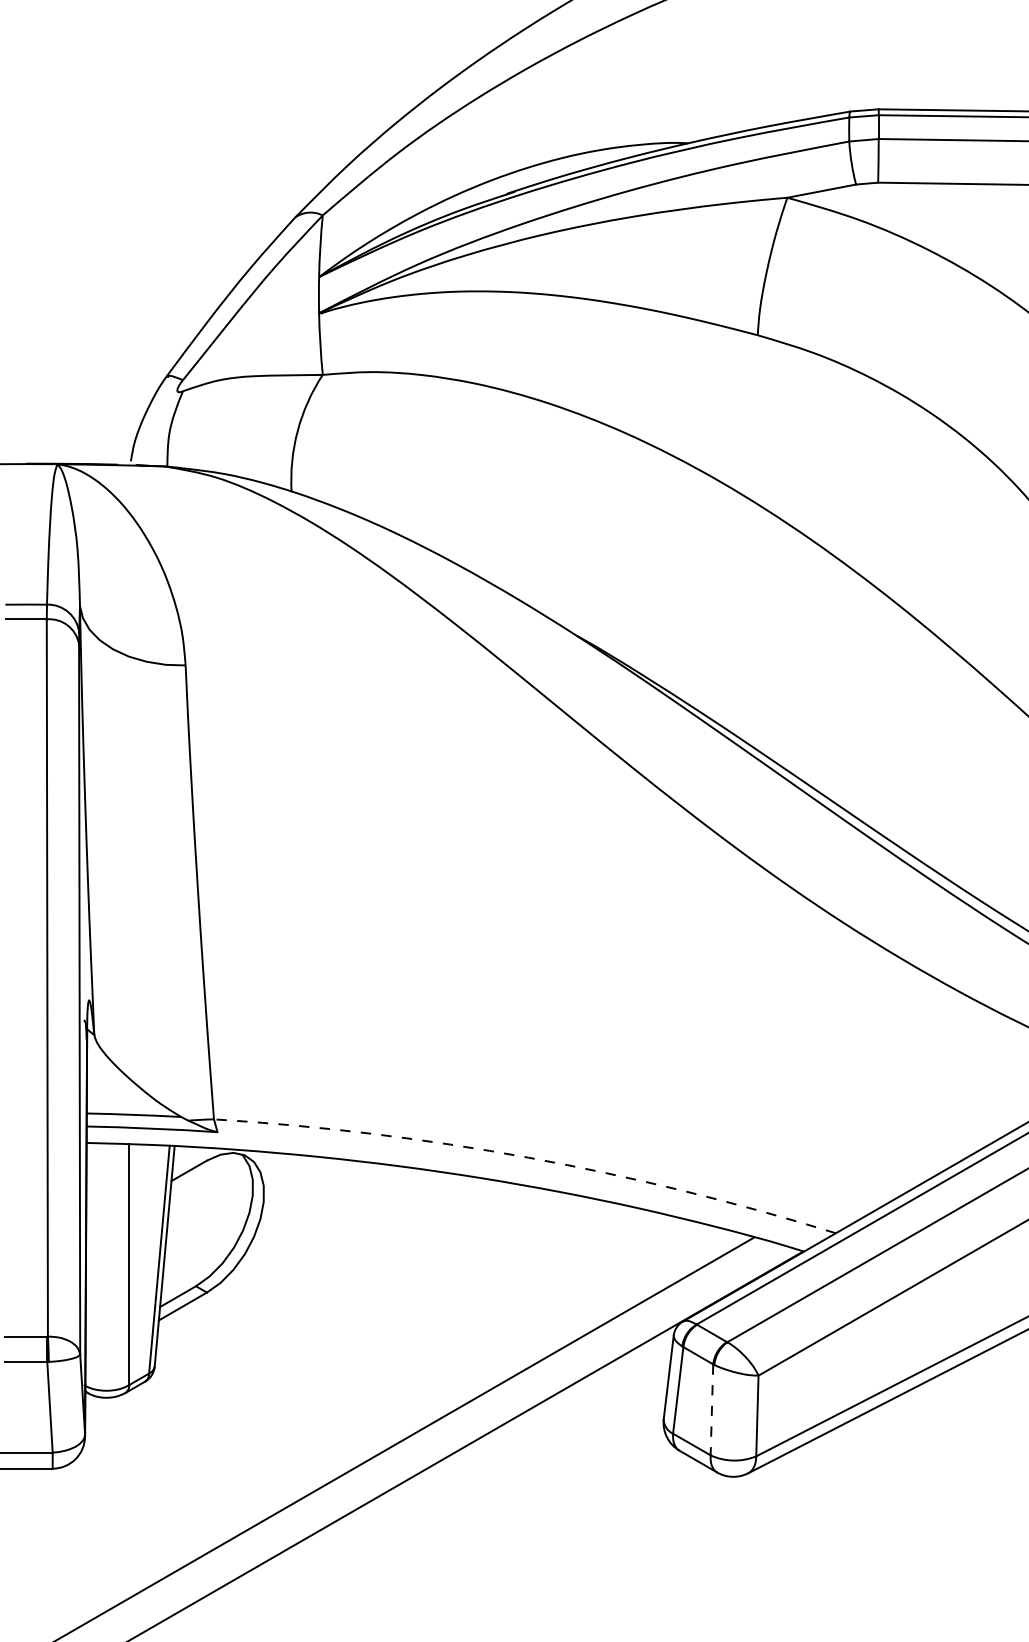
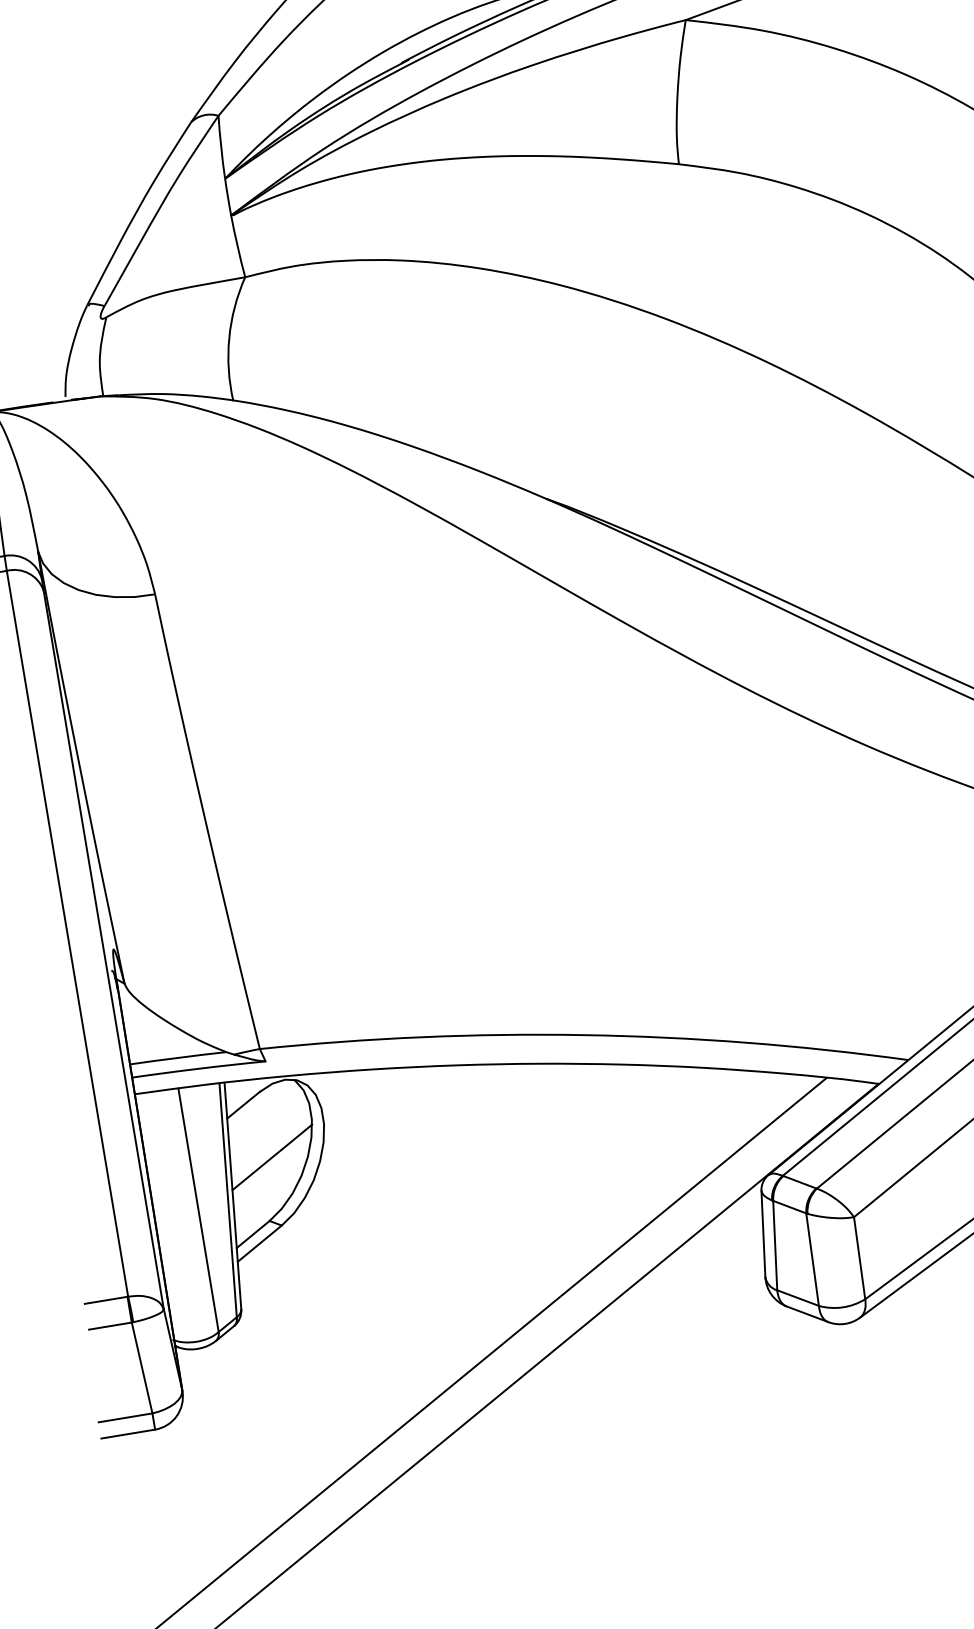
arc: (528, 1157) -> (584, 1034), dashed -> solid
line: (208, 1225) -> (272, 1157), added
line: (711, 1410) -> (812, 1260), dashed -> solid

